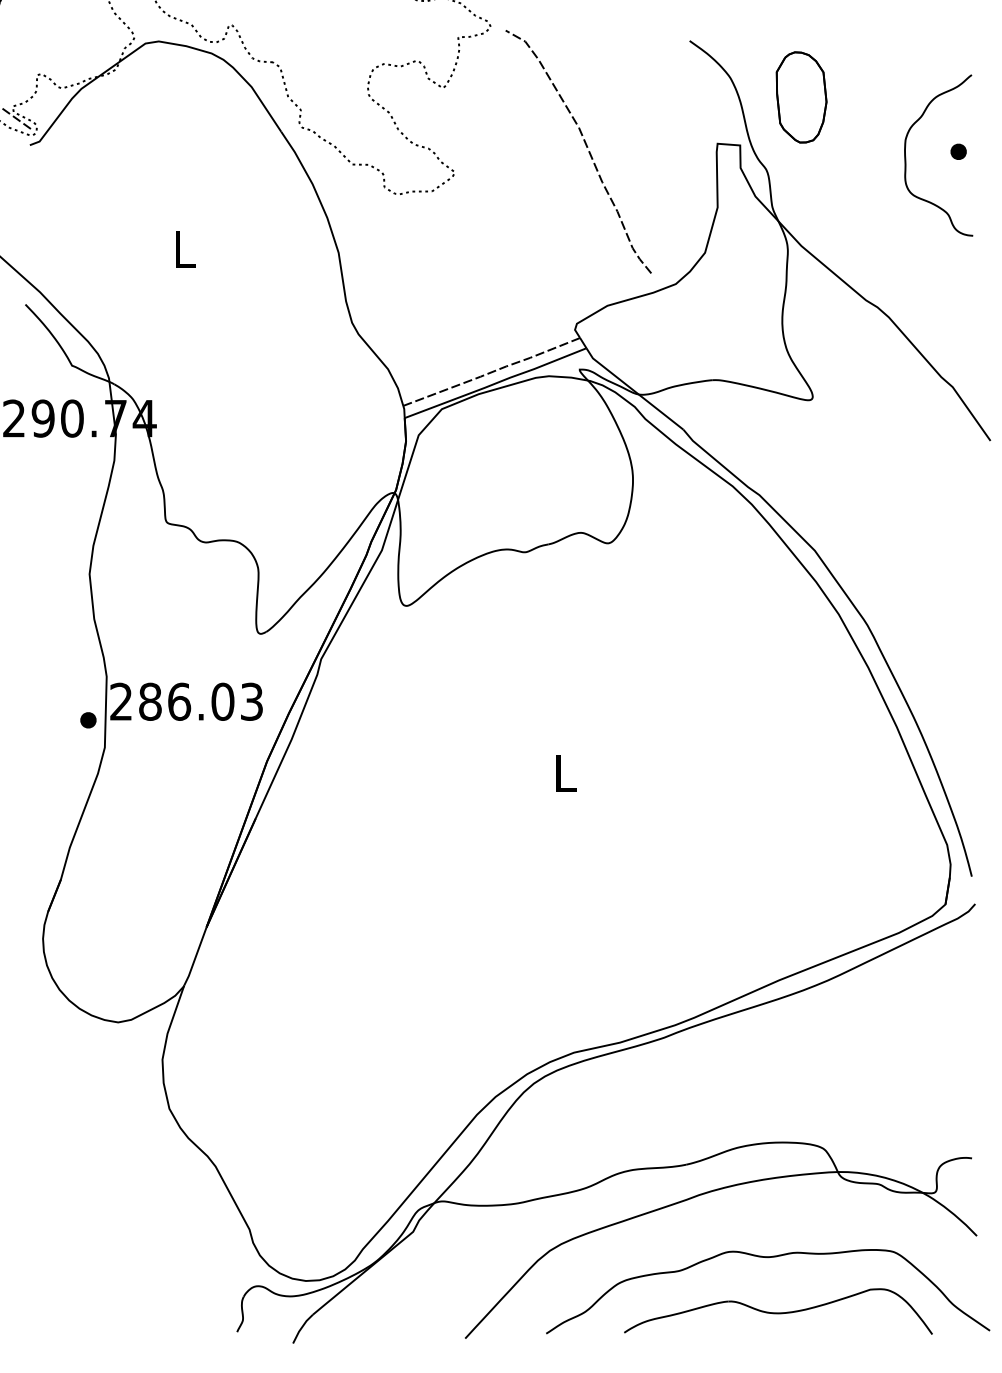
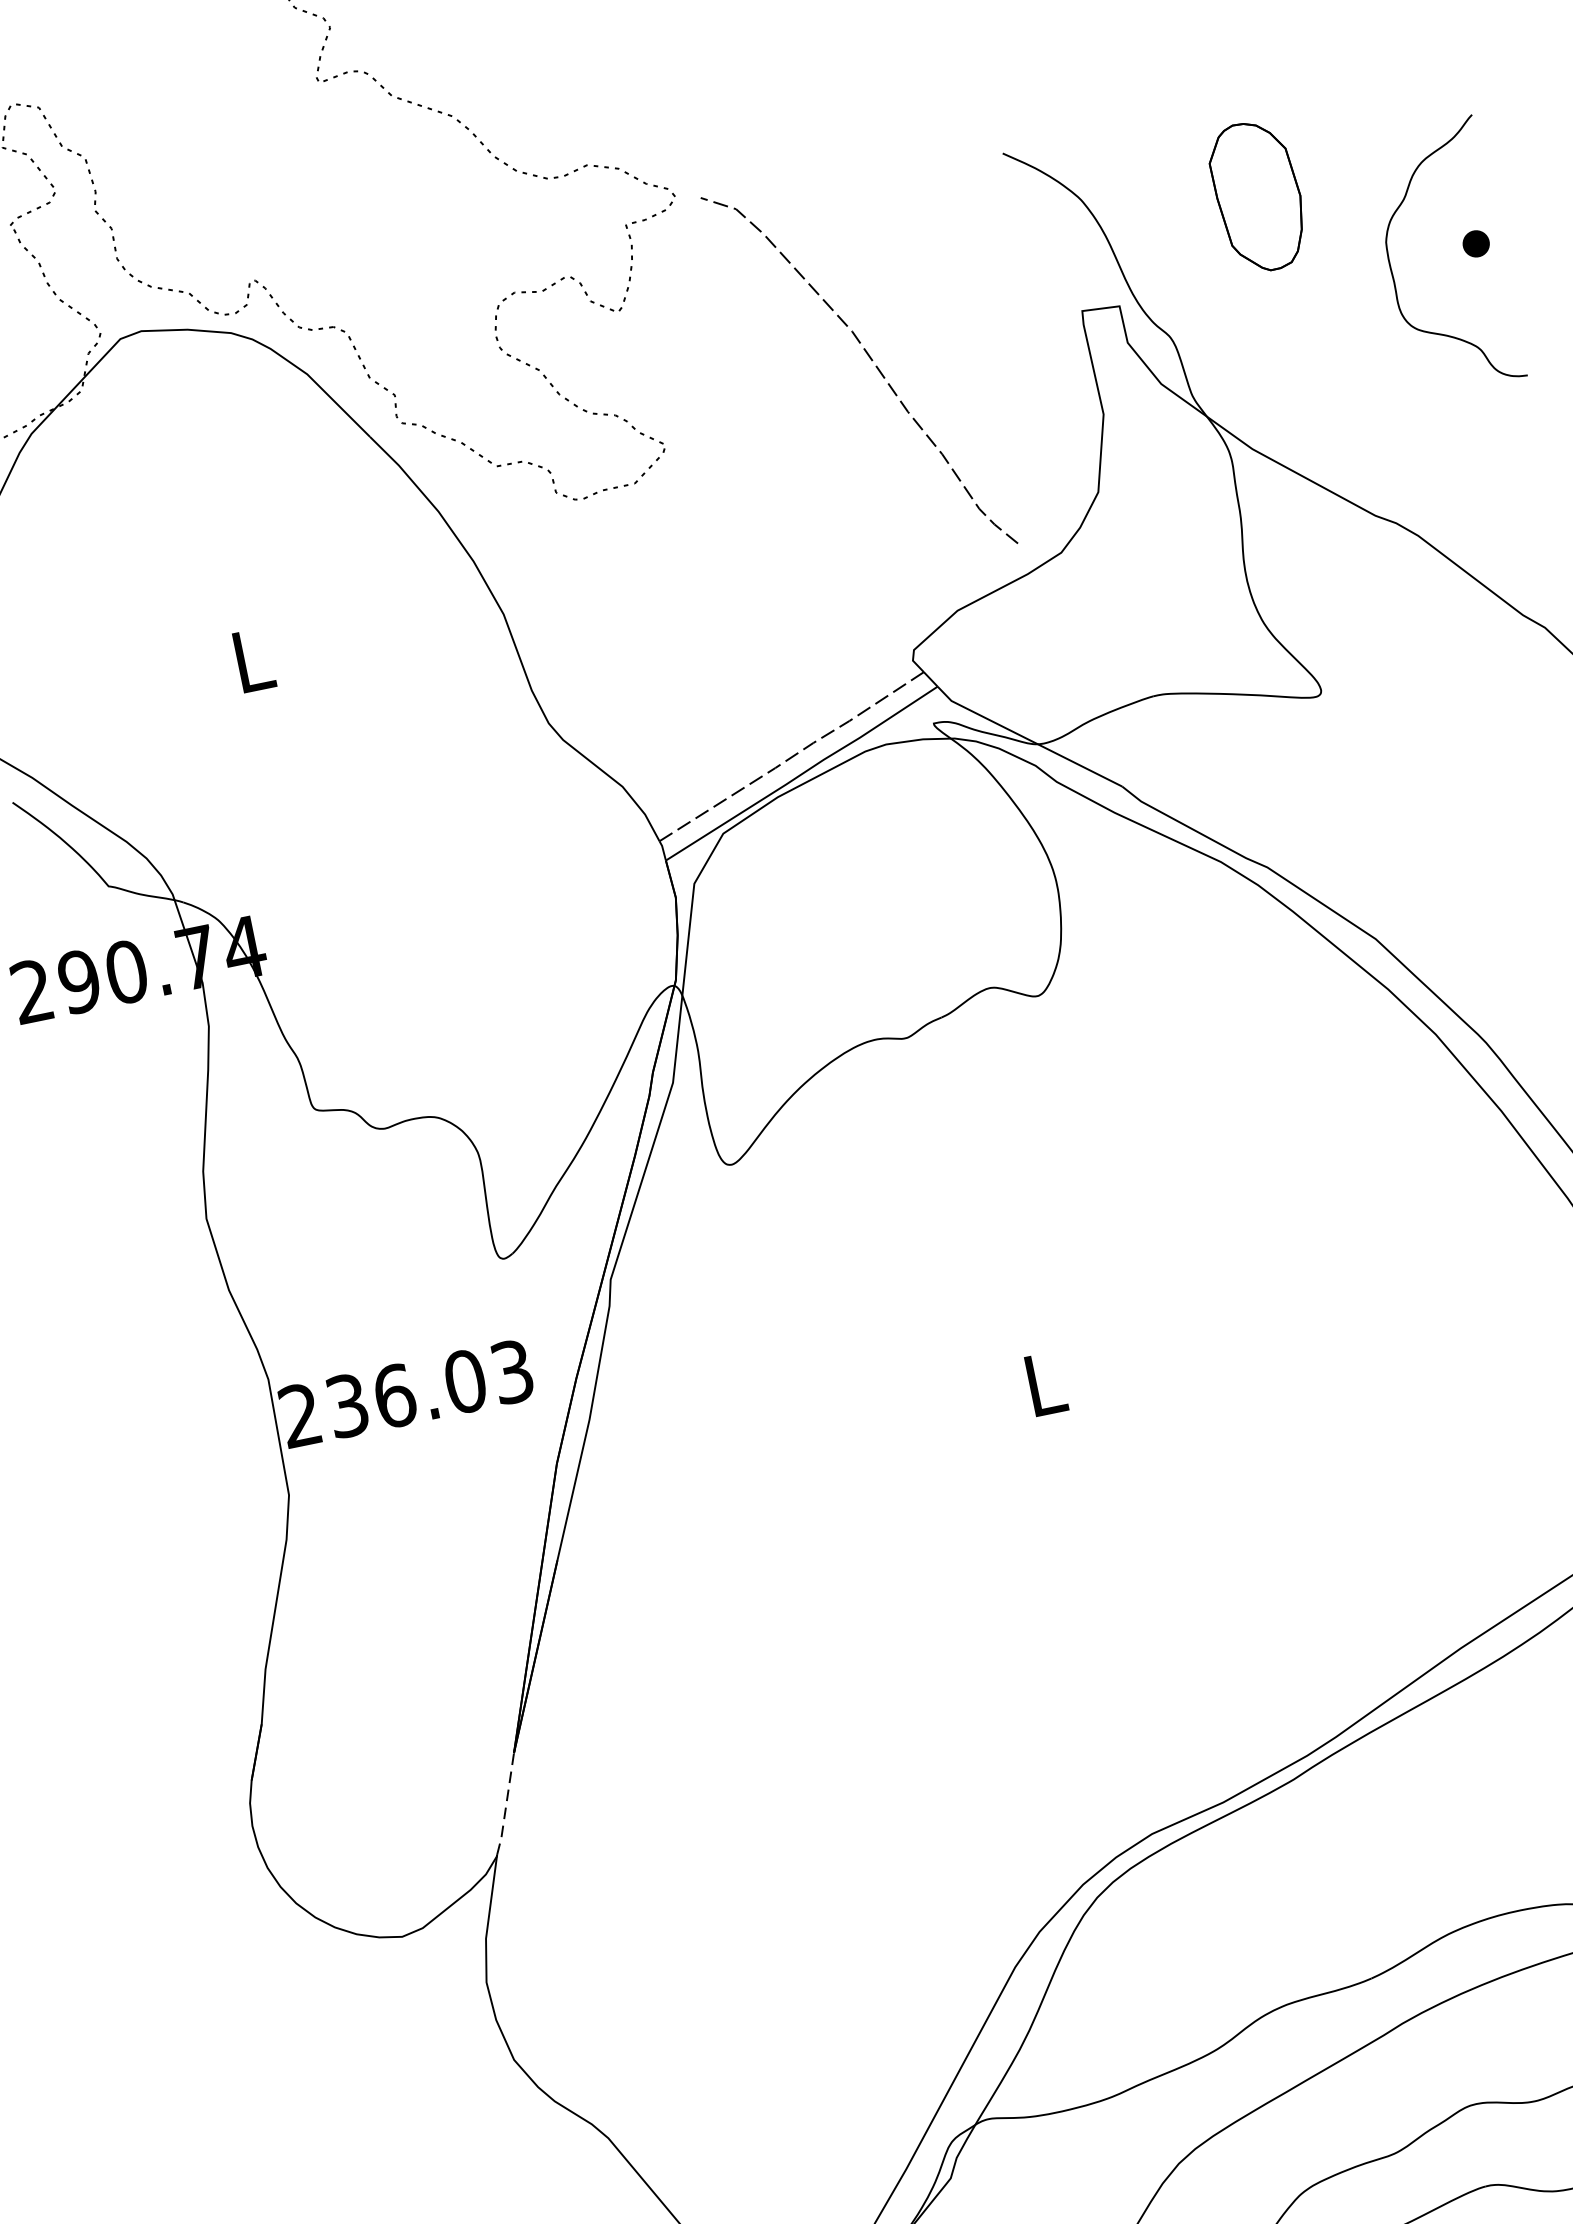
part: (801, 97) -> (1258, 196), moved
text: (150, 701) -> (347, 1405), 286.03 -> 236.03
part: (88, 720) -> (253, 1456), removed
line: (195, 957) -> (506, 1805), solid -> dashed

